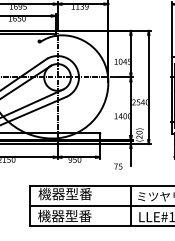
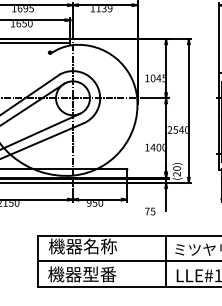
text: (79, 193) -> (100, 245), 機器型番 -> 機器名称

